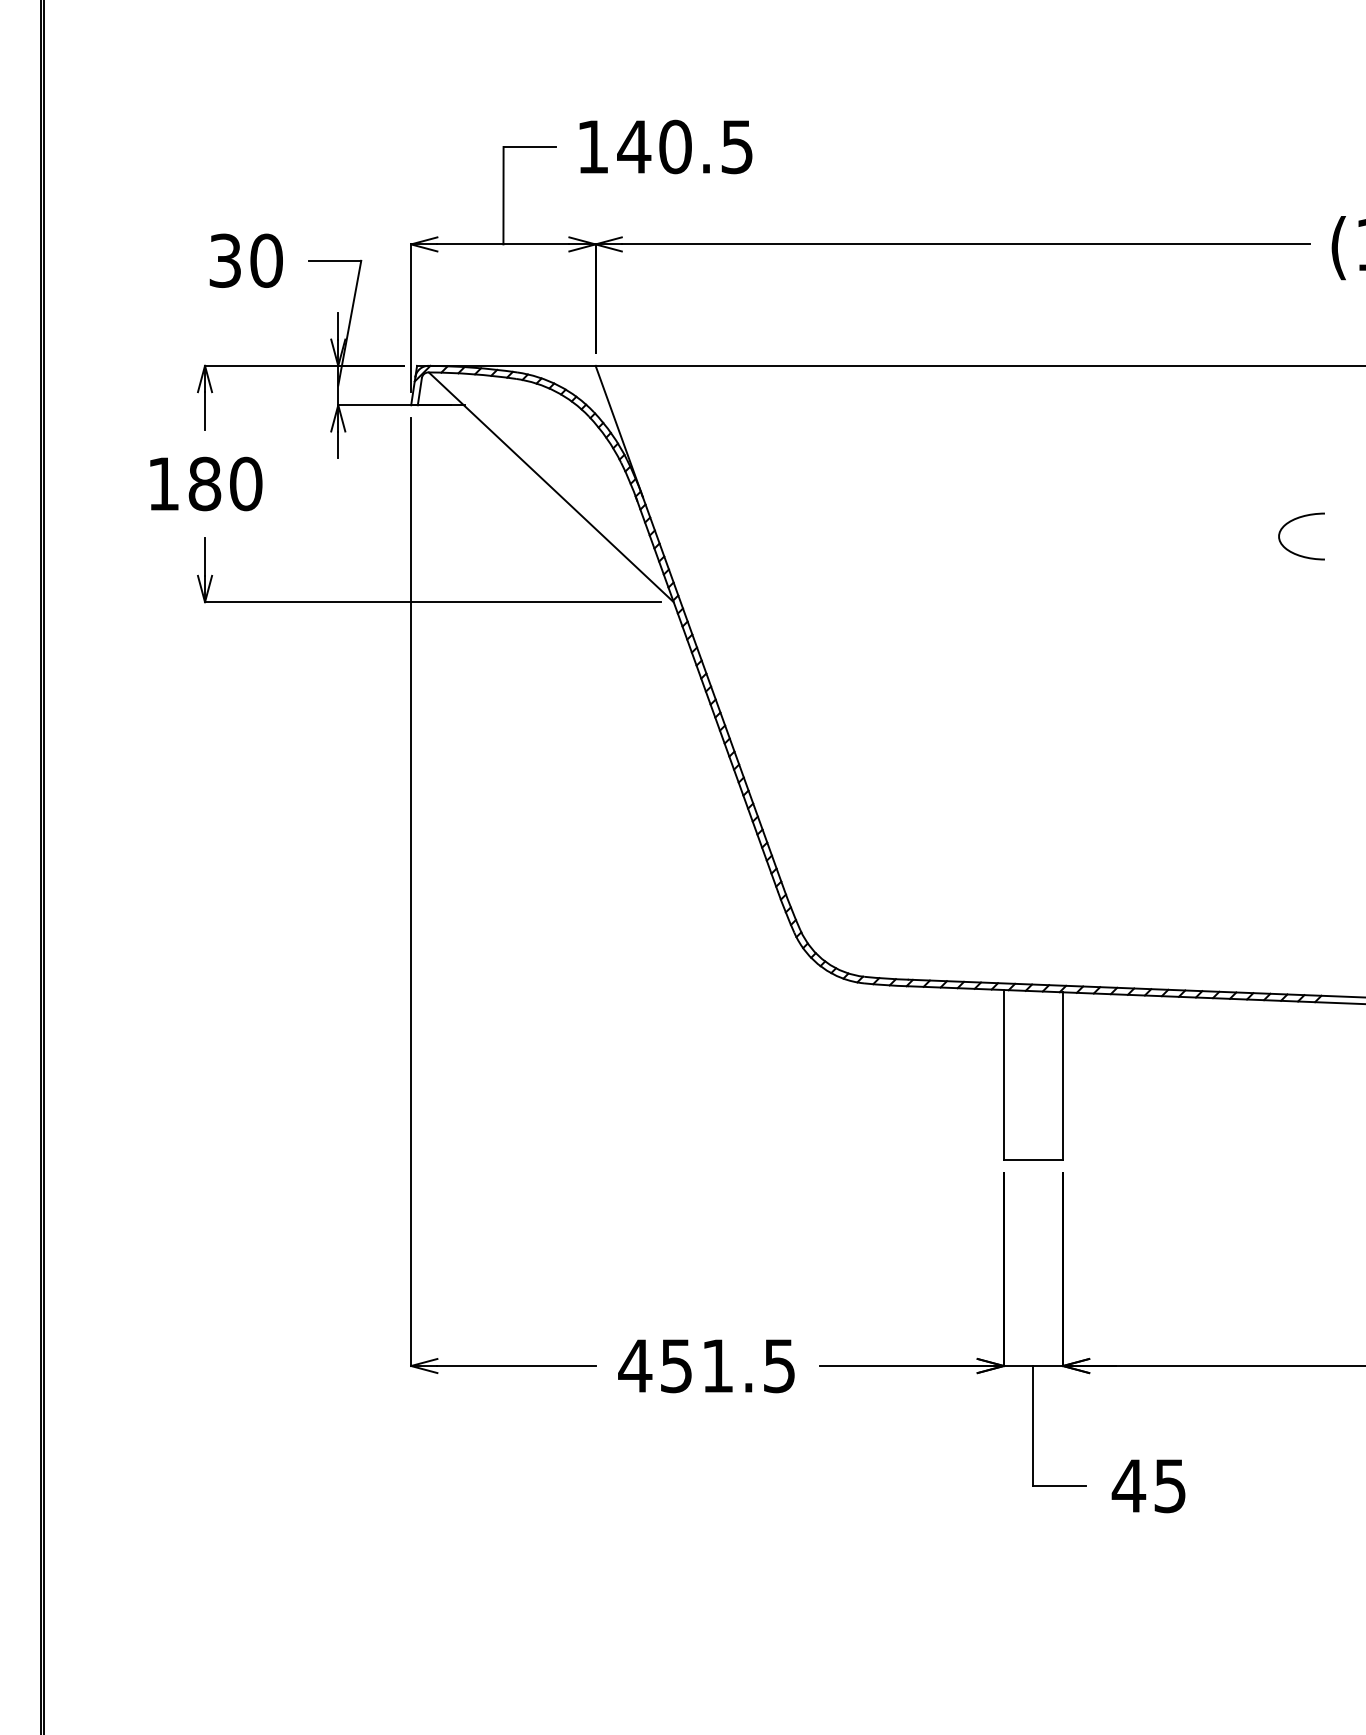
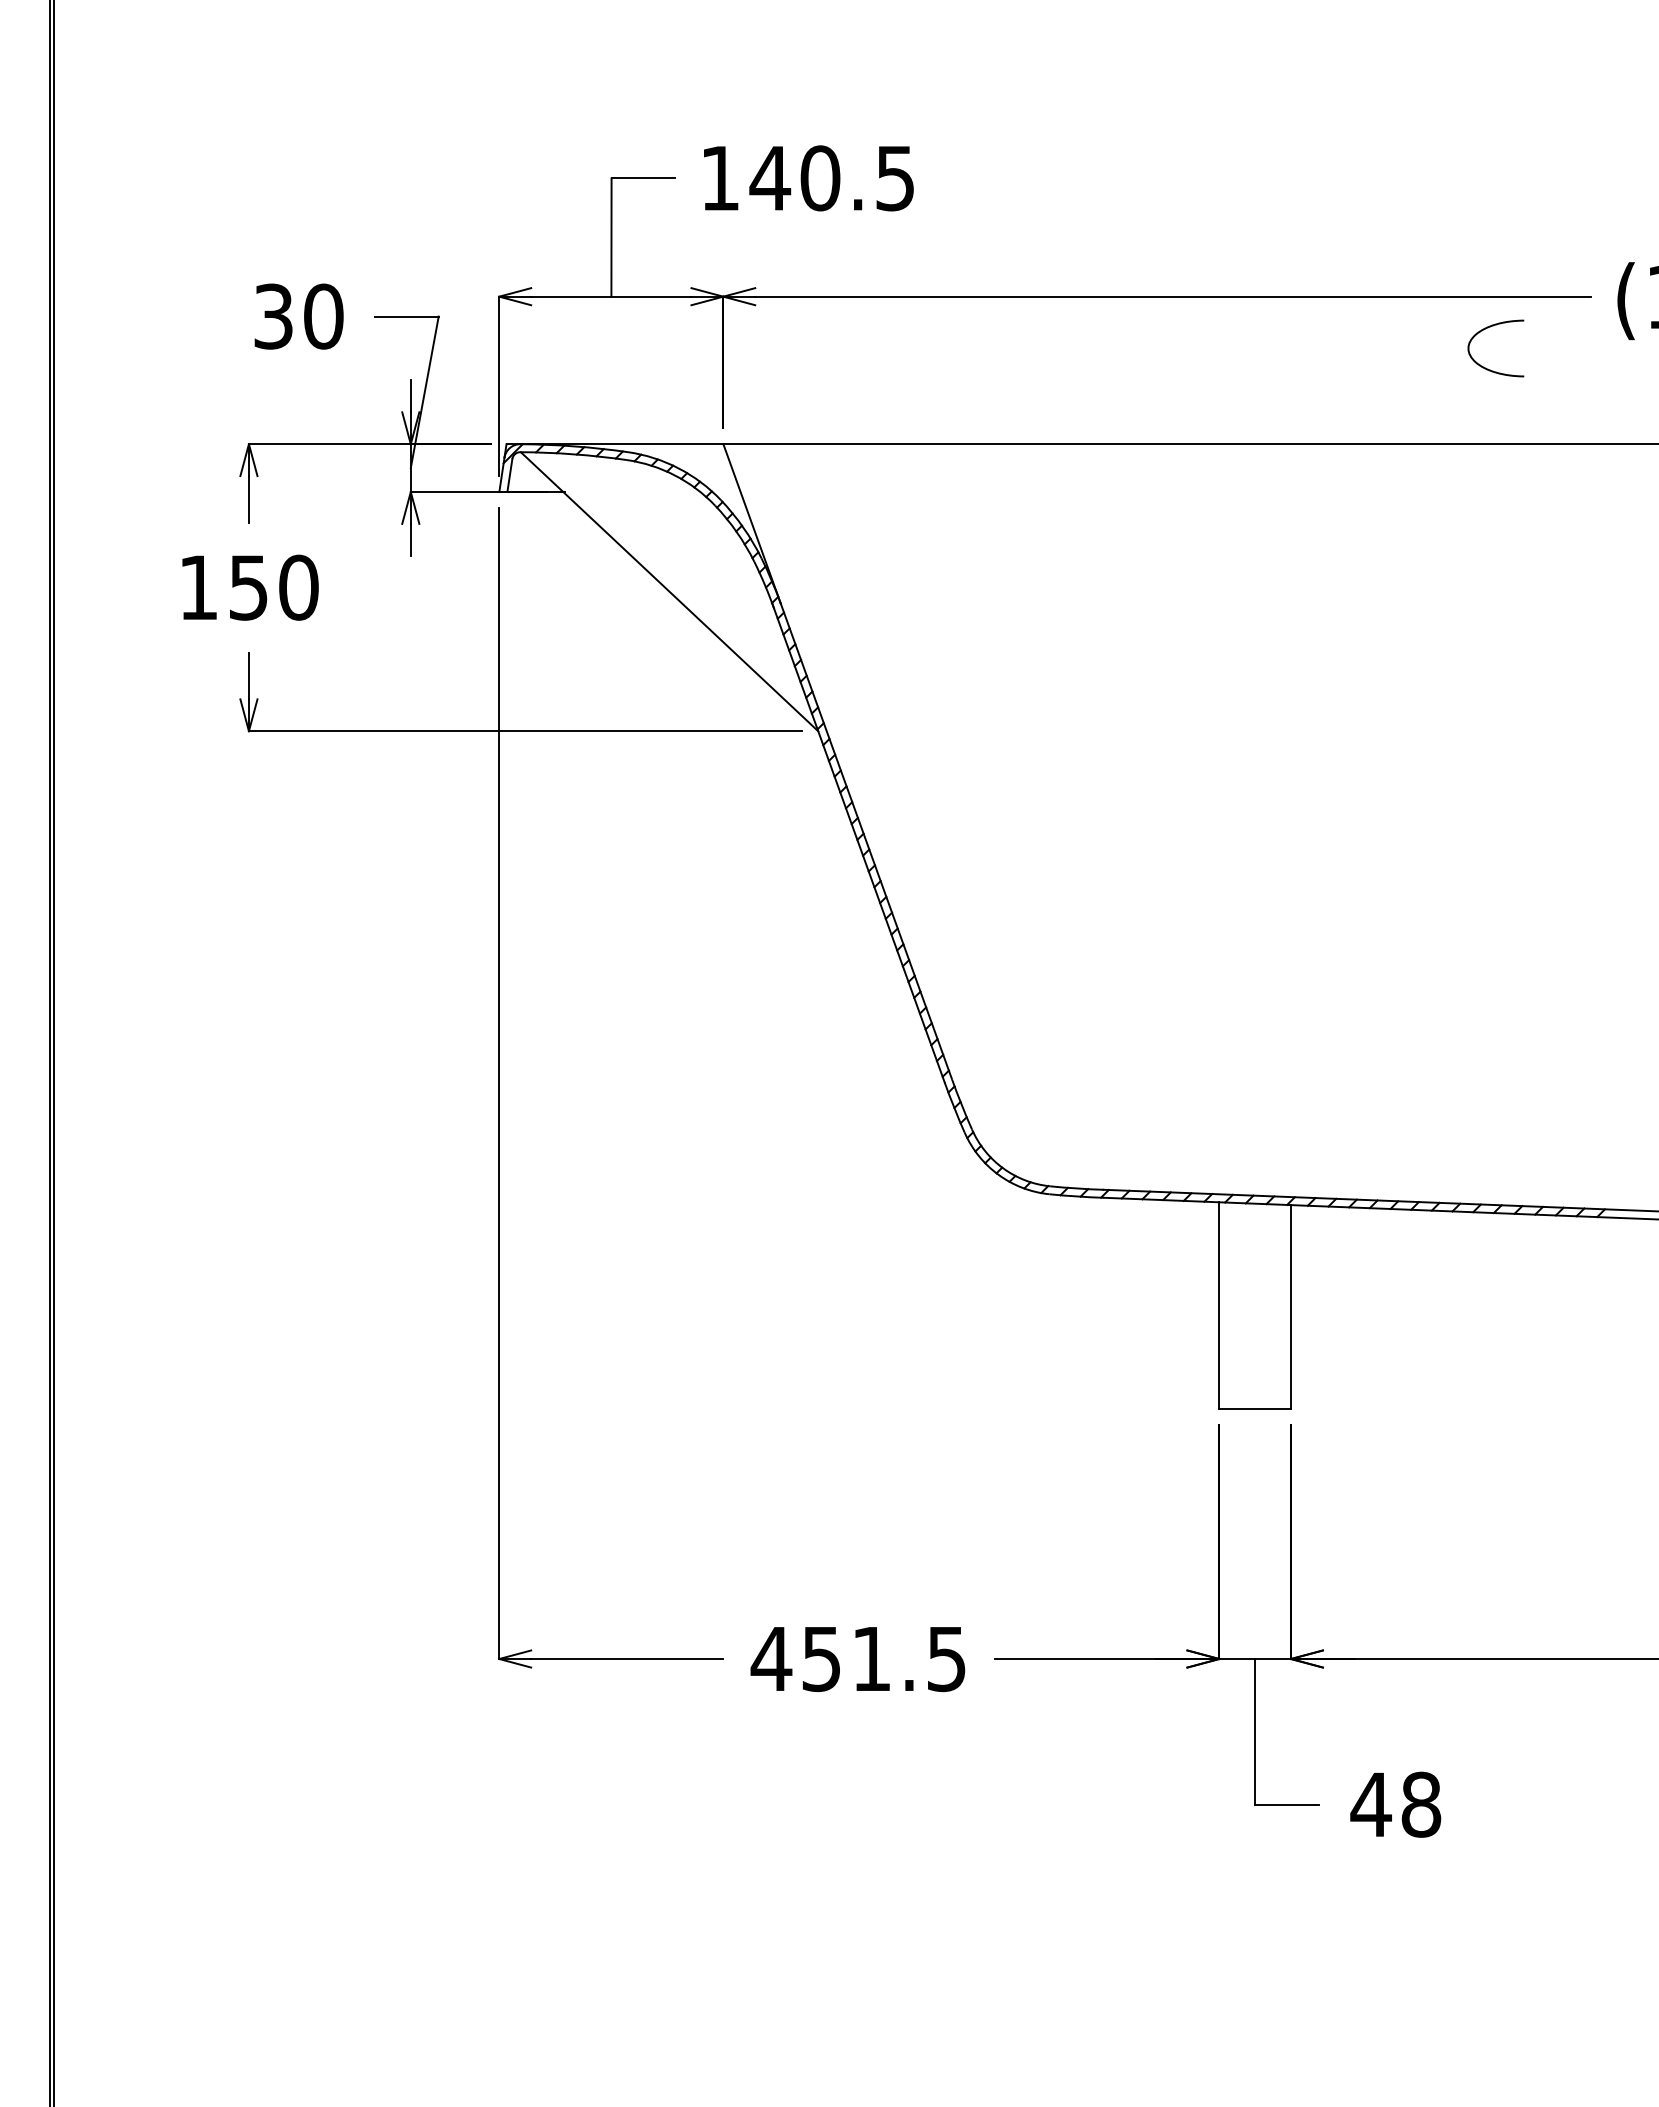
text: (204, 483) -> (248, 587), 180 -> 150
curve: (1295, 520) -> (1488, 328), moved
text: (1170, 1485) -> (1421, 1804), 45 -> 48

